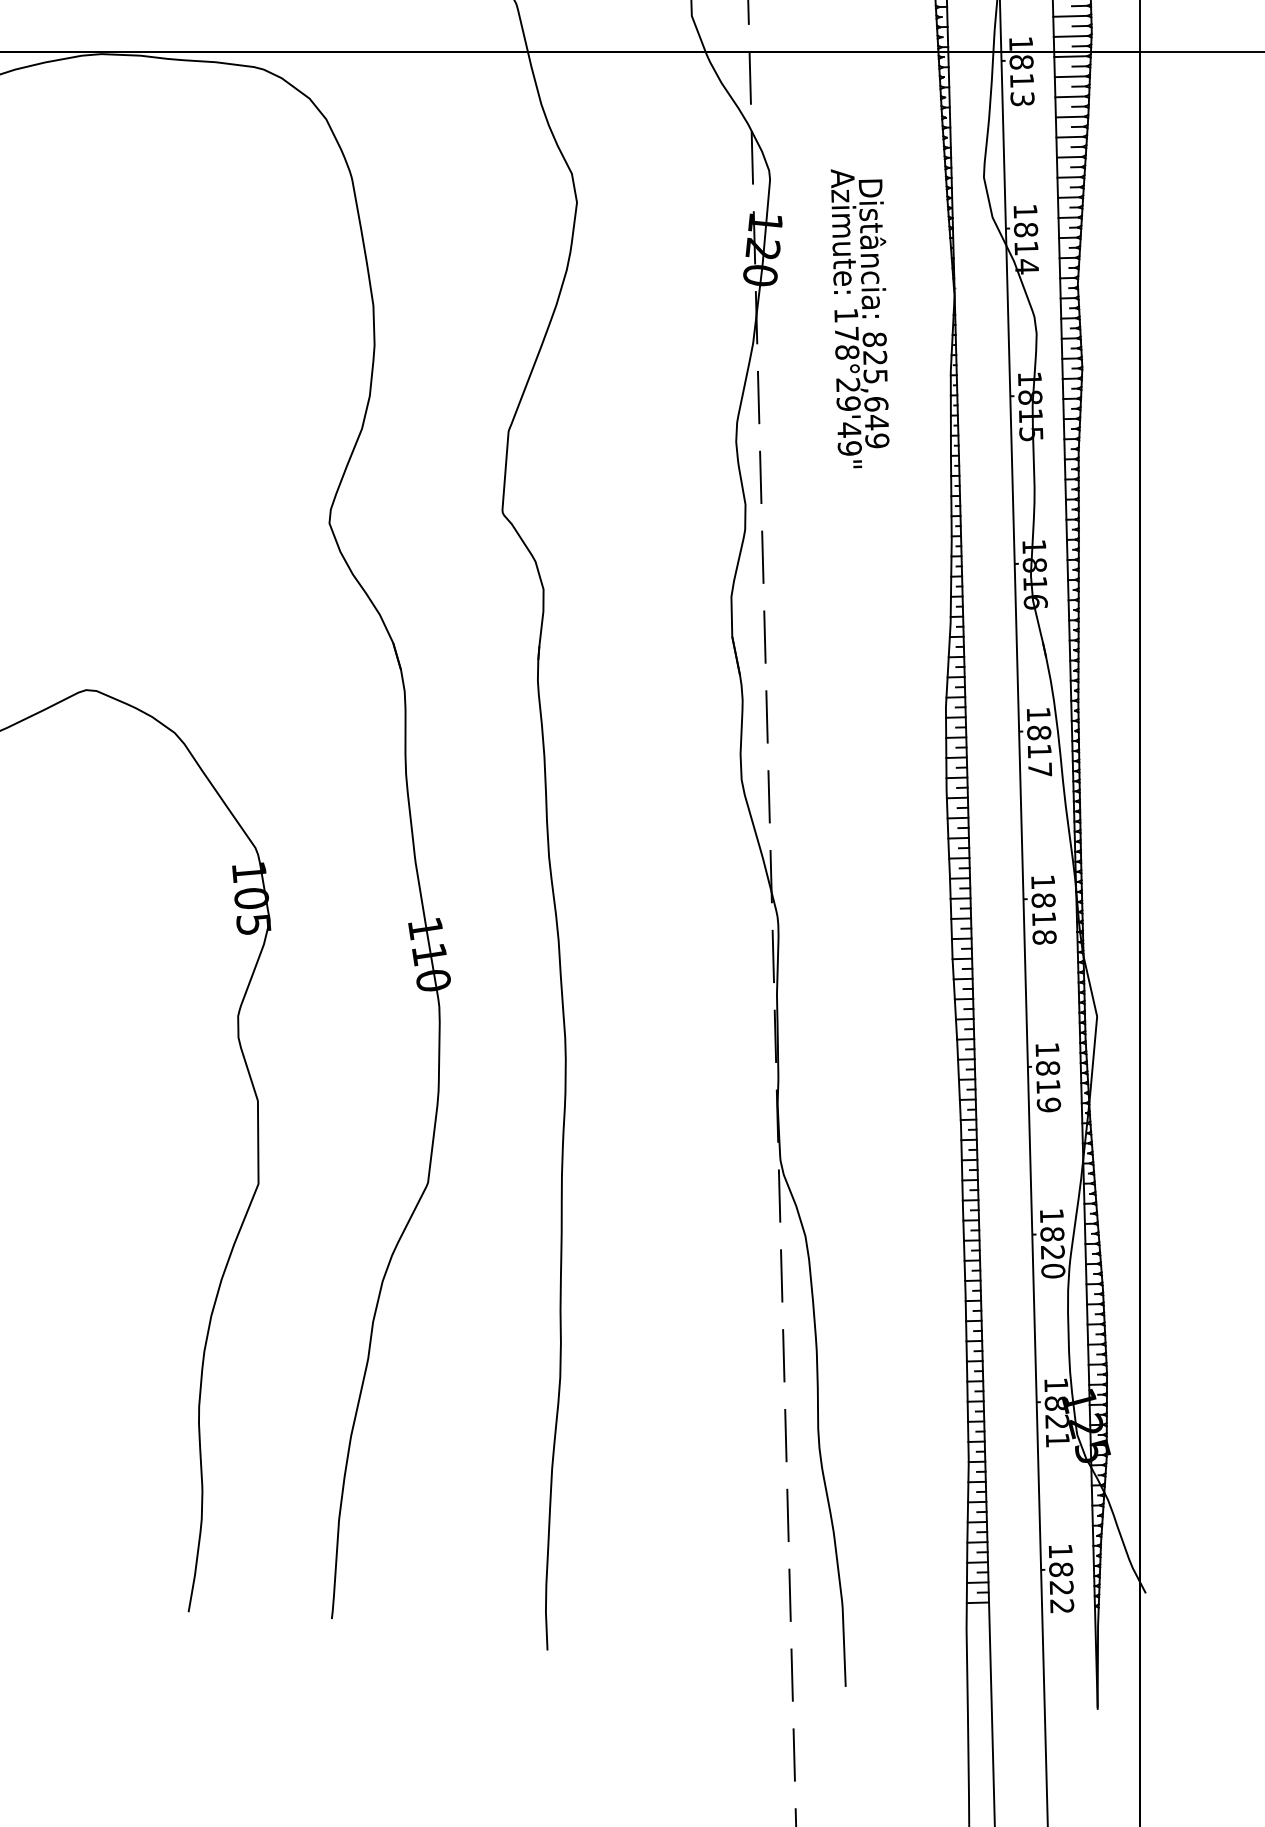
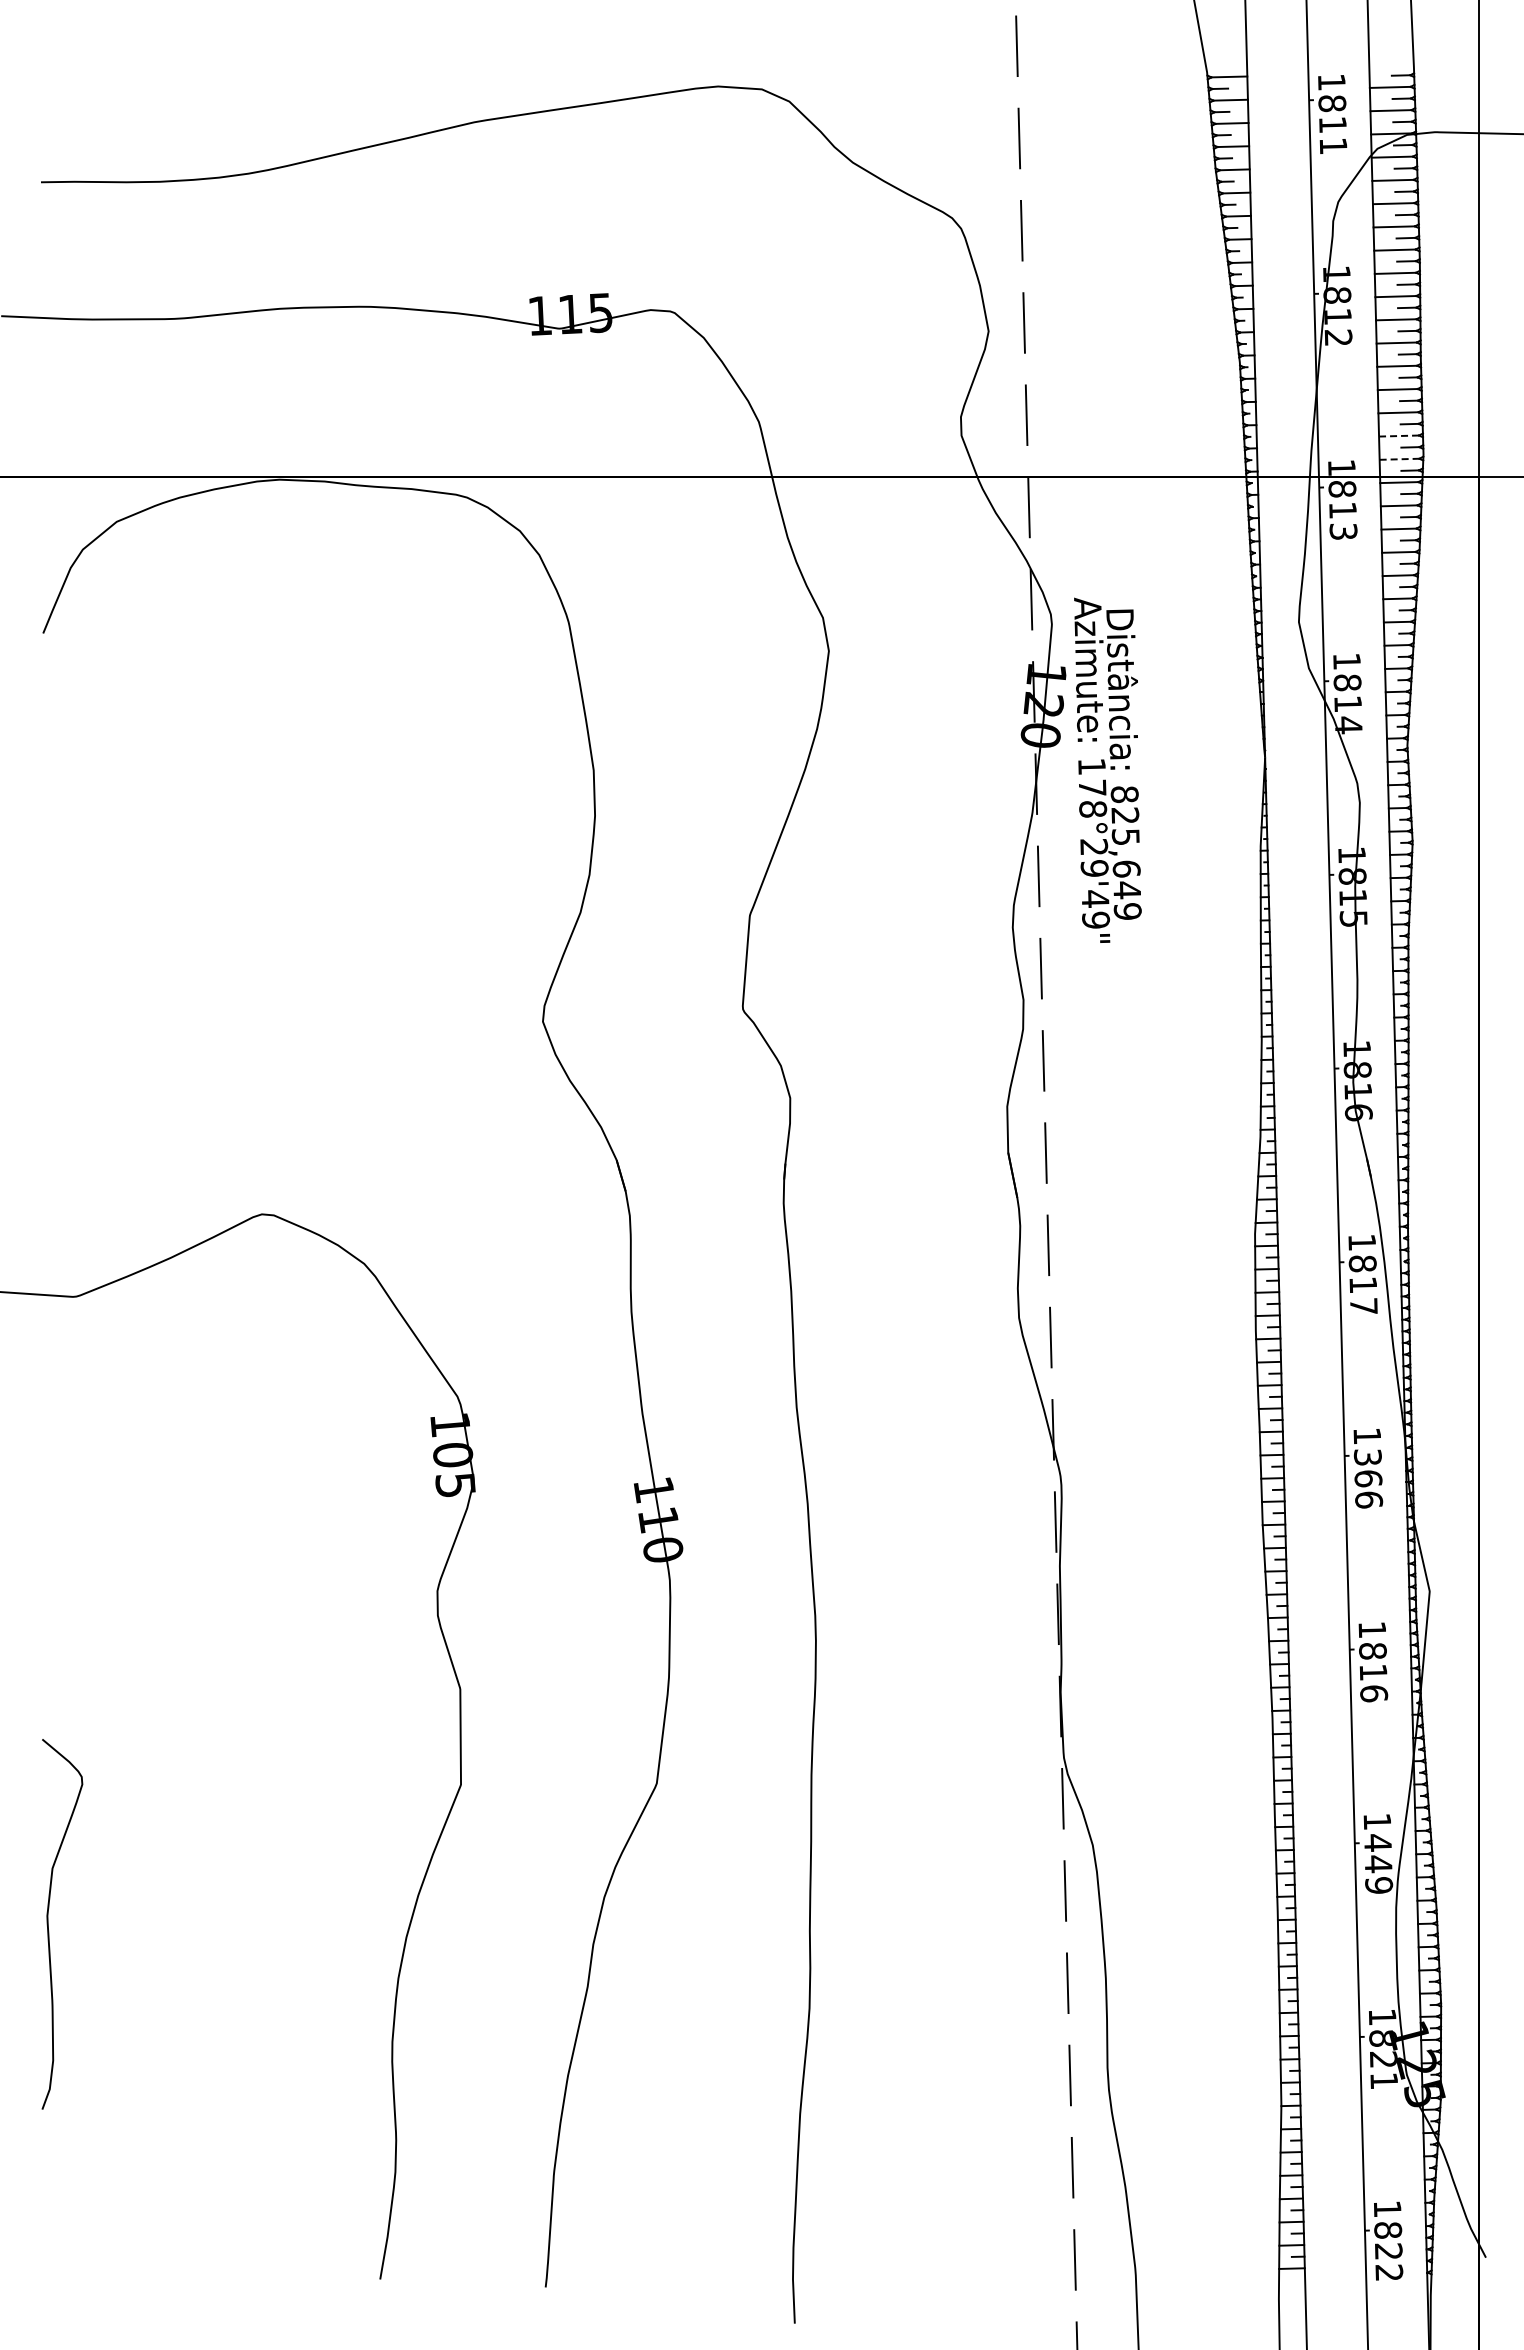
line: (1070, 16) -> (1399, 436), solid -> dashed
line: (1070, 36) -> (1399, 459), solid -> dashed
text: (859, 317) -> (1107, 769), moved
text: (1044, 918) -> (1368, 1478), 1818 -> 1366
text: (1049, 1104) -> (1374, 1693), 1819 -> 1816
text: (1052, 1252) -> (1378, 1863), 1820 -> 1449

